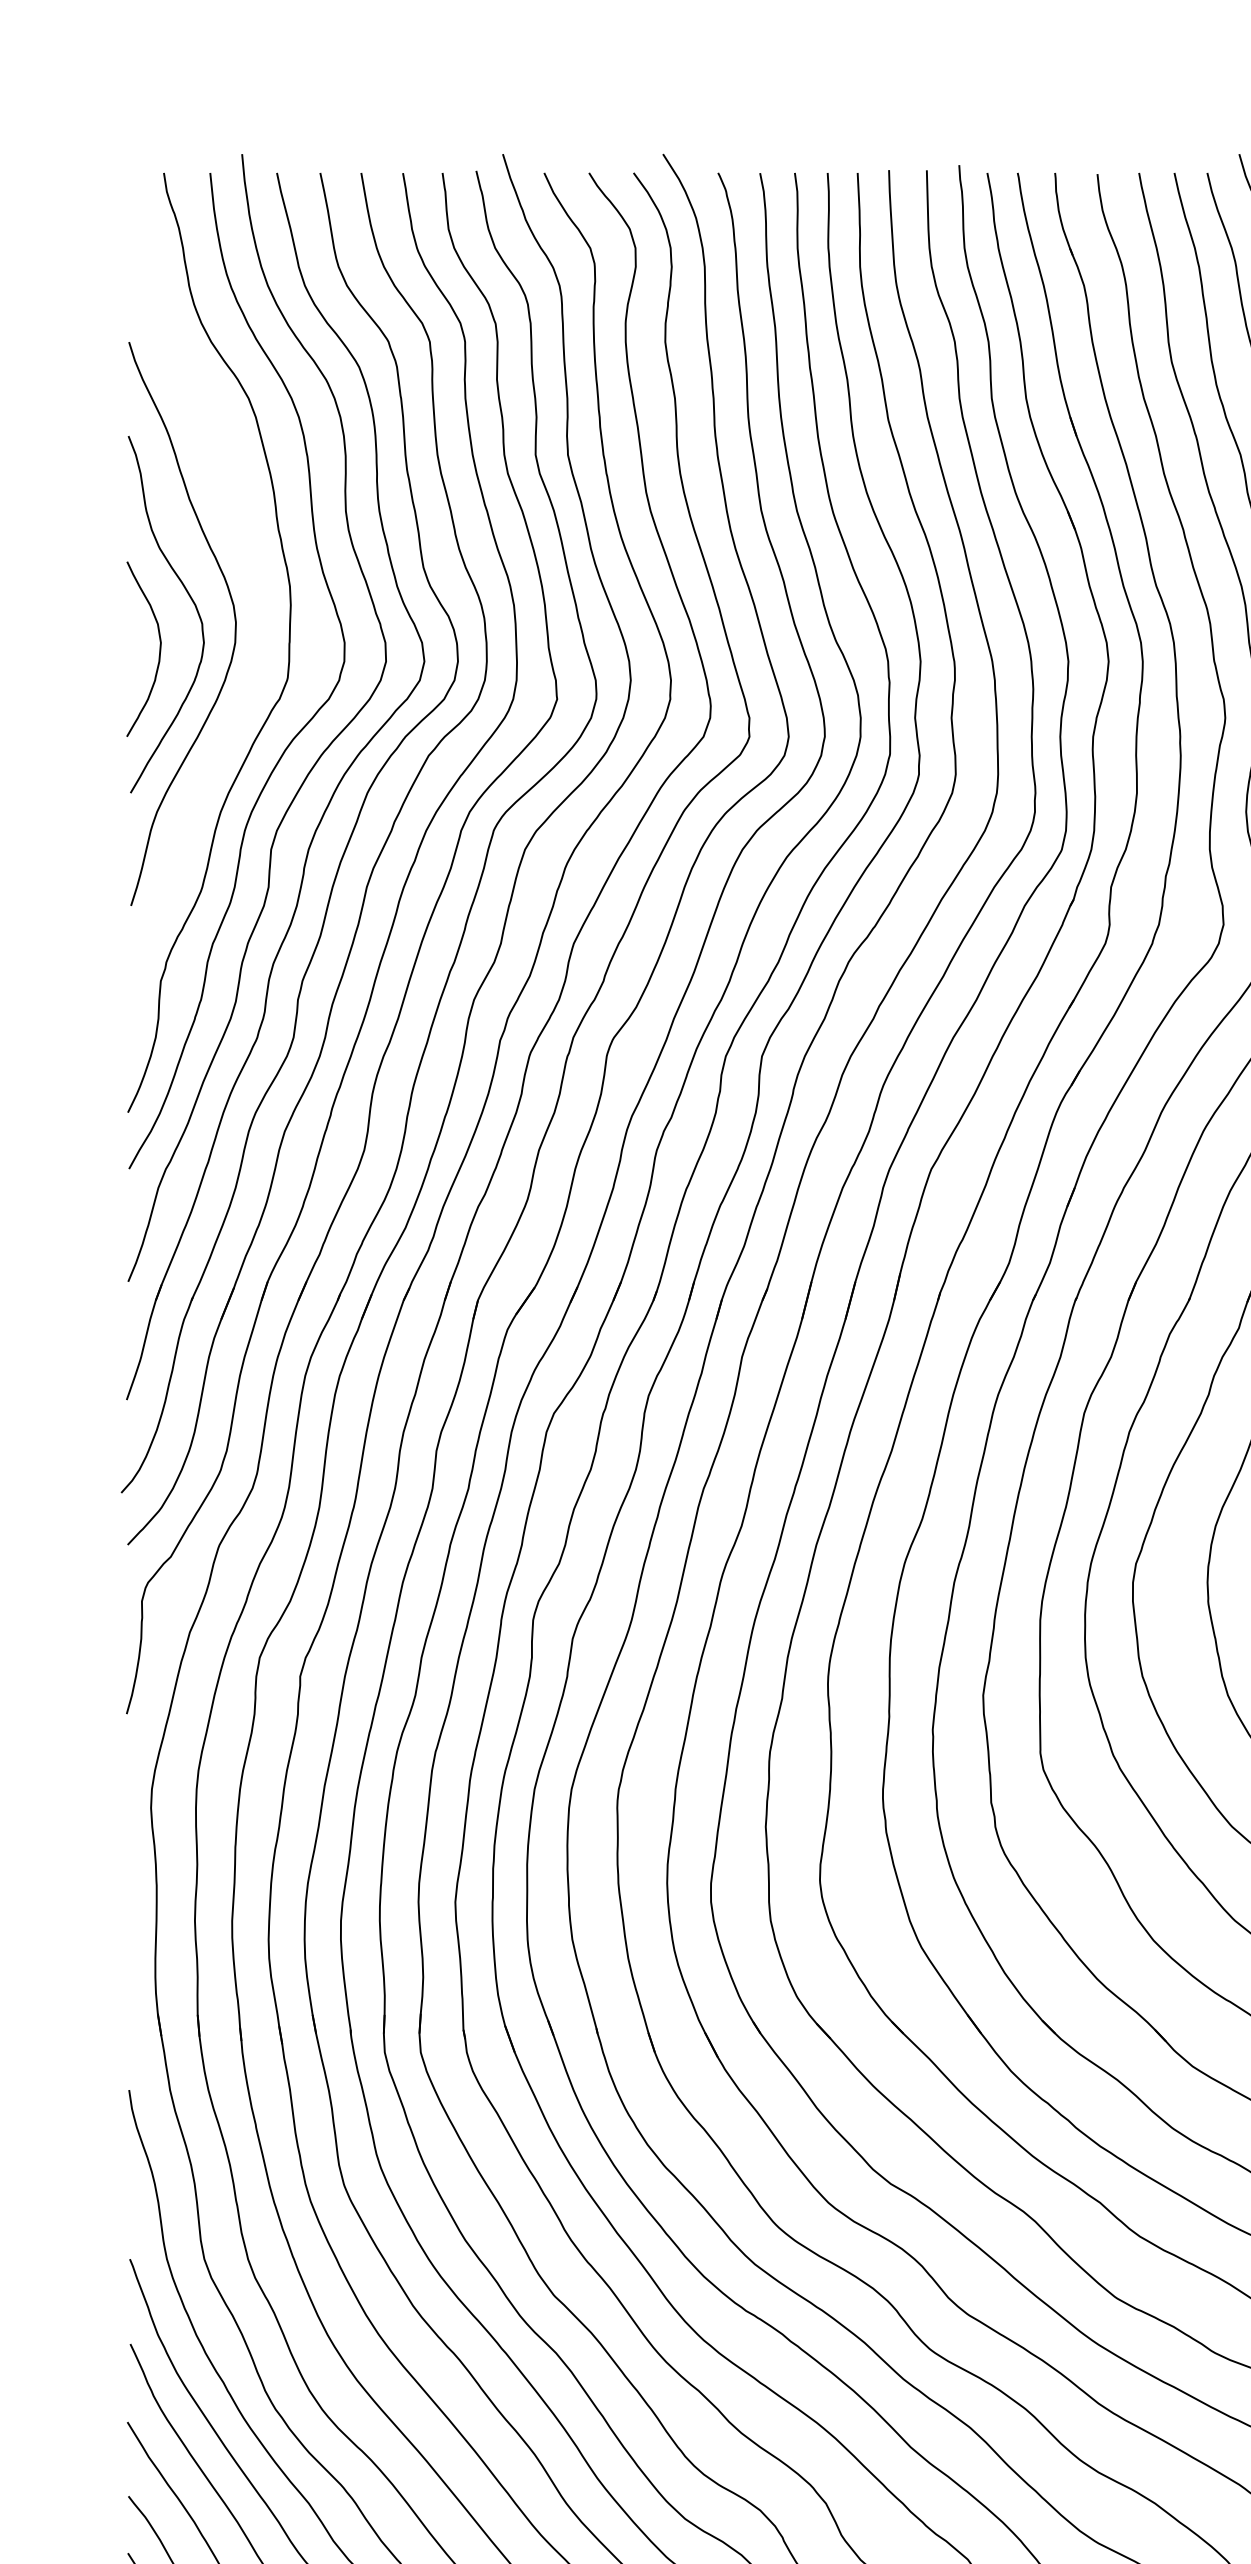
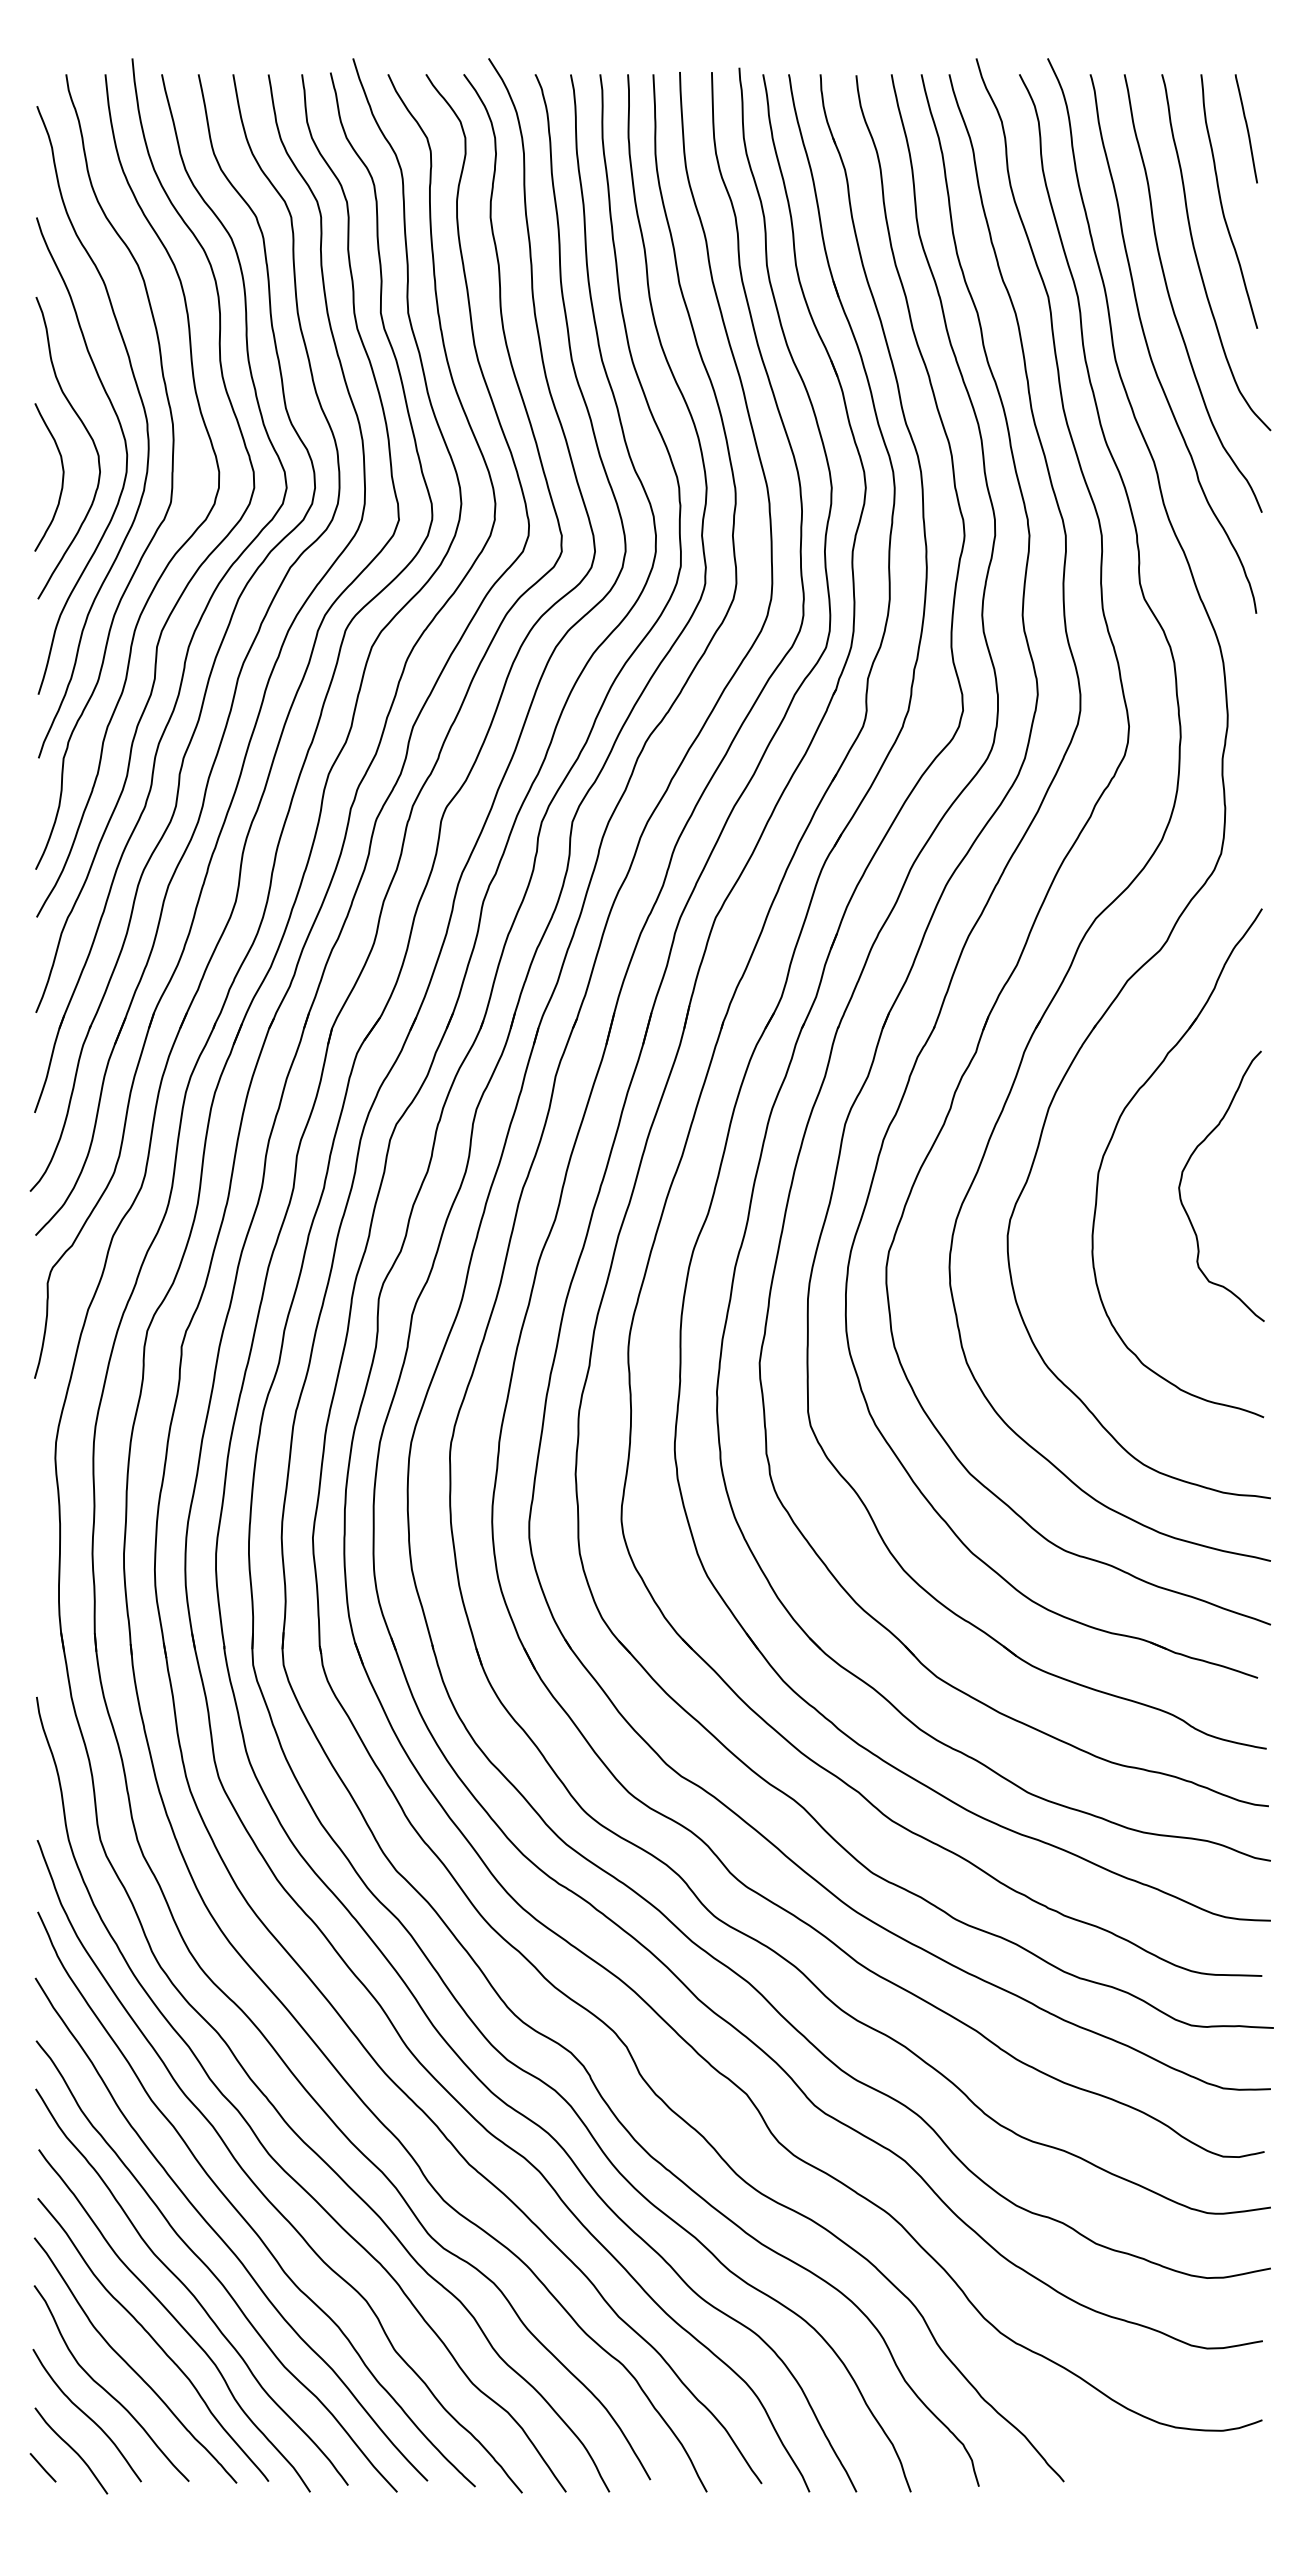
curve: (258, 596) -> (146, 432), added

